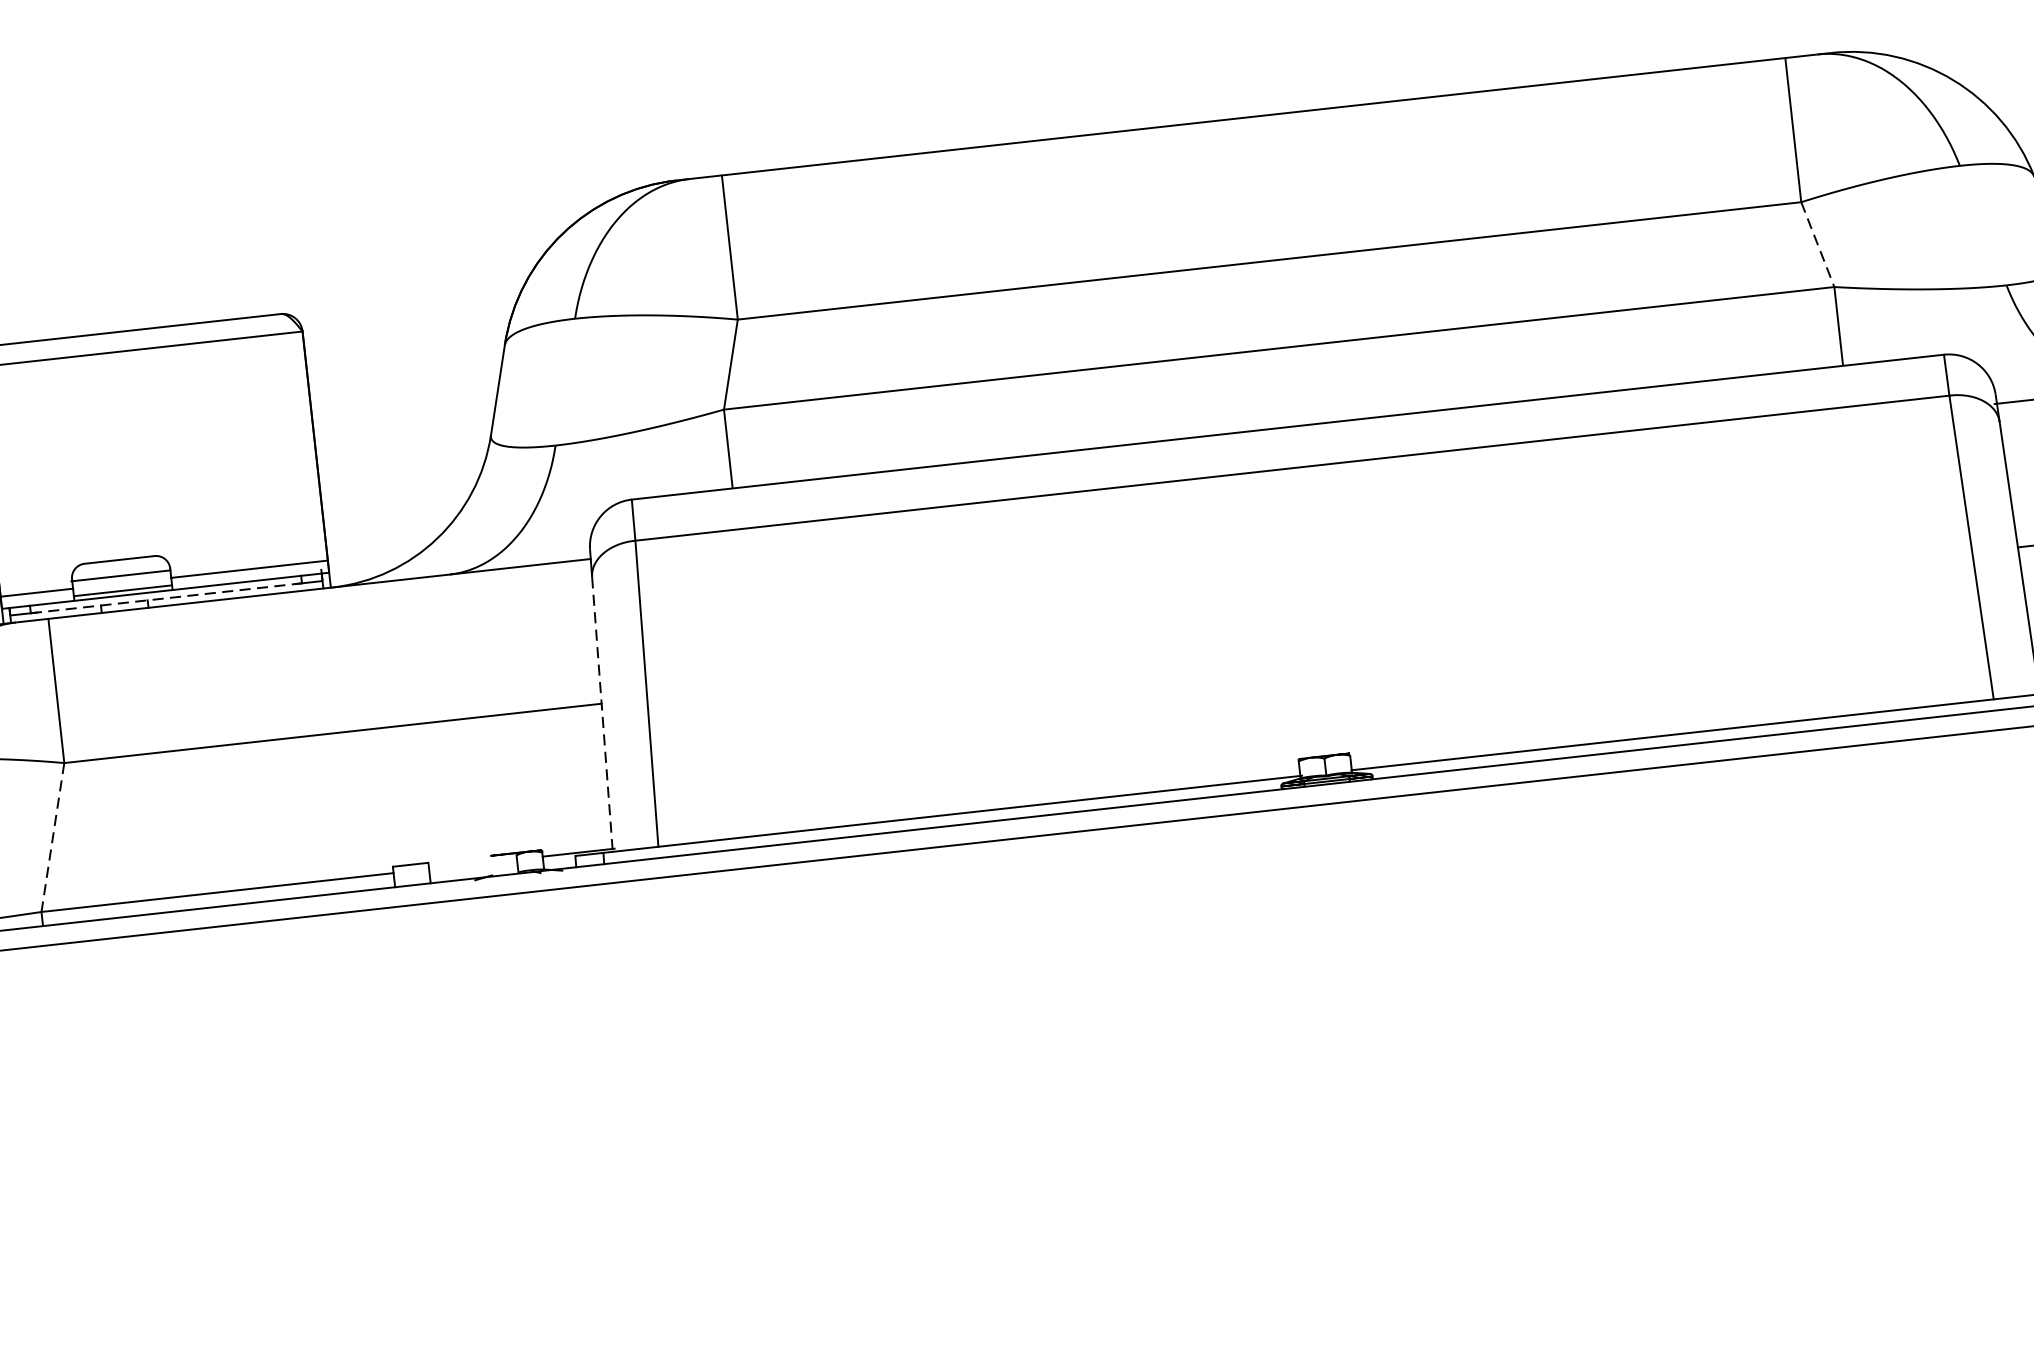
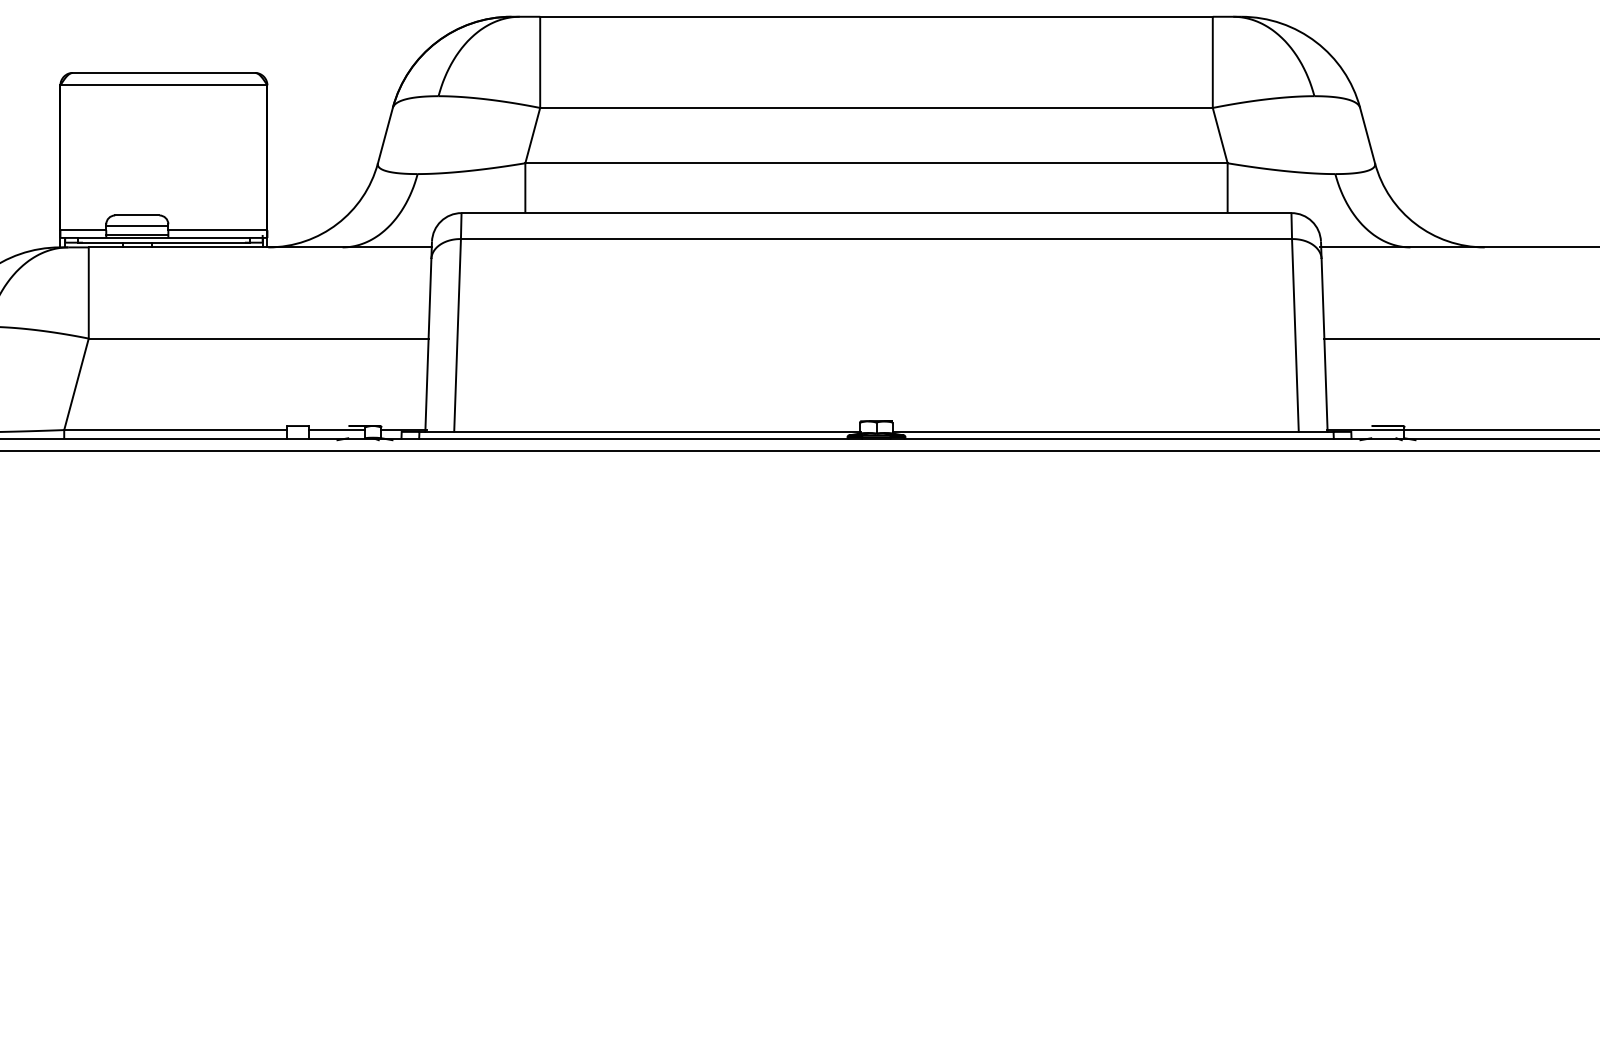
line: (1818, 244) -> (1220, 135), dashed -> solid
line: (165, 598) -> (163, 242), dashed -> solid
line: (602, 714) -> (428, 345), dashed -> solid
line: (52, 837) -> (76, 384), dashed -> solid
line: (472, 865) -> (336, 430), added

